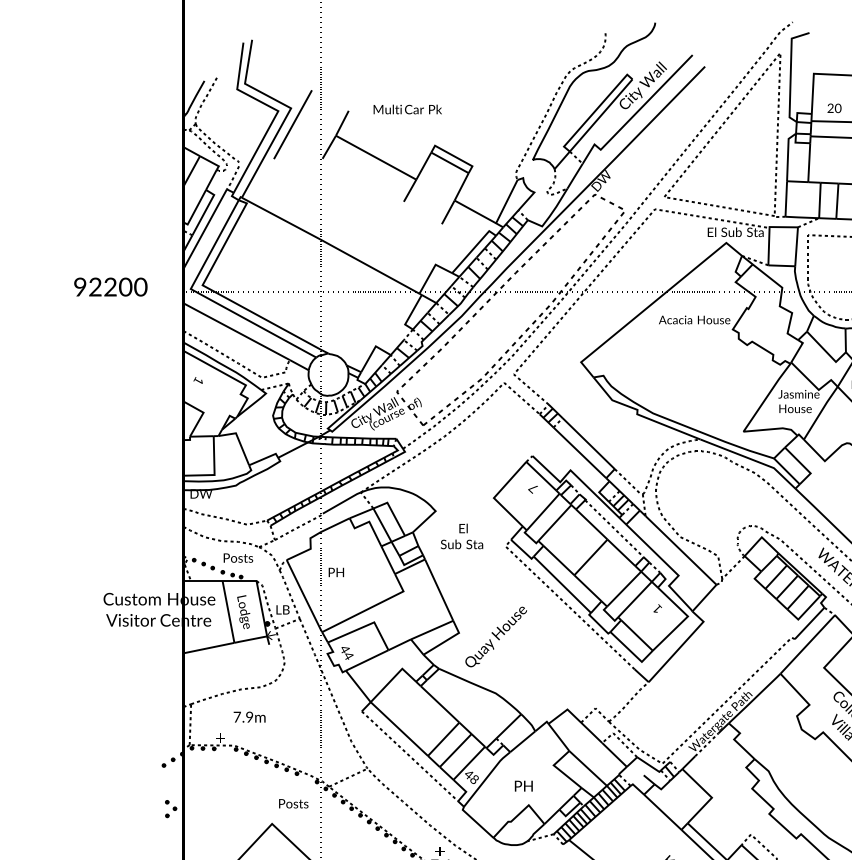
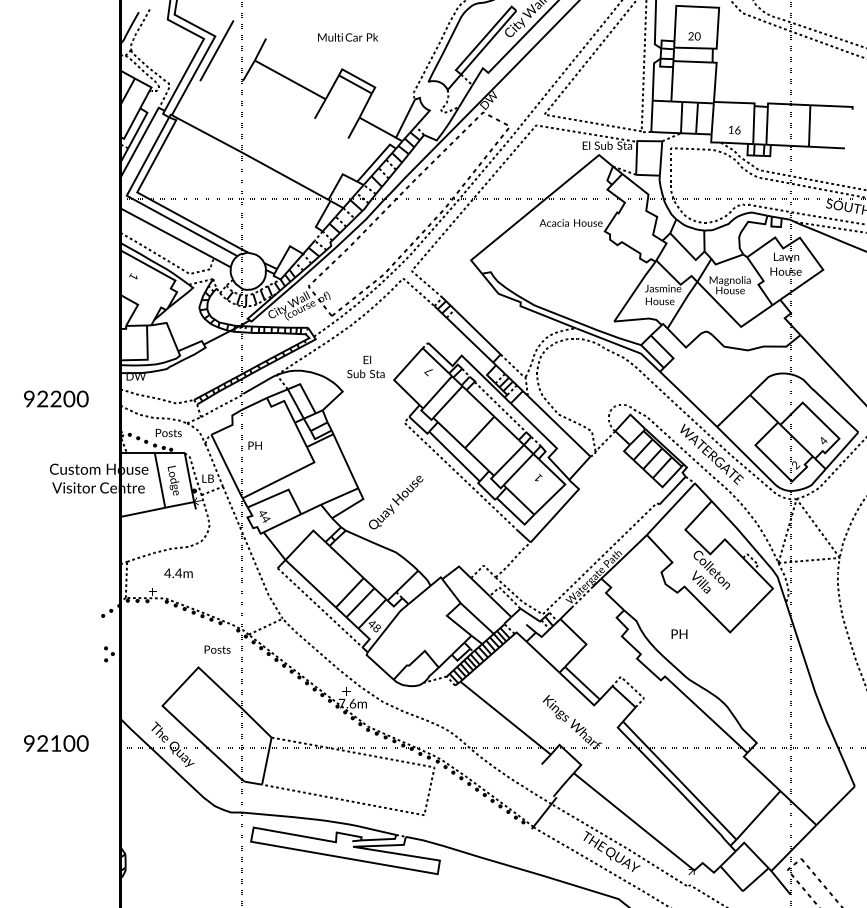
text: (408, 109) -> (348, 37), moved
text: (111, 286) -> (56, 398), moved
text: (461, 535) -> (365, 366), moved
text: (243, 717) -> (173, 573), 7.9m -> 4.4m
text: (523, 785) -> (679, 633), moved

